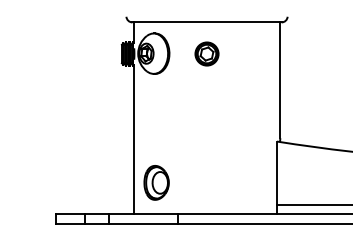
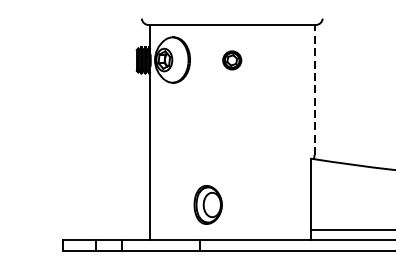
part: (206, 53) -> (231, 59), size x0.7
line: (280, 80) -> (314, 90), solid -> dashed
part: (156, 182) -> (208, 204), moved

